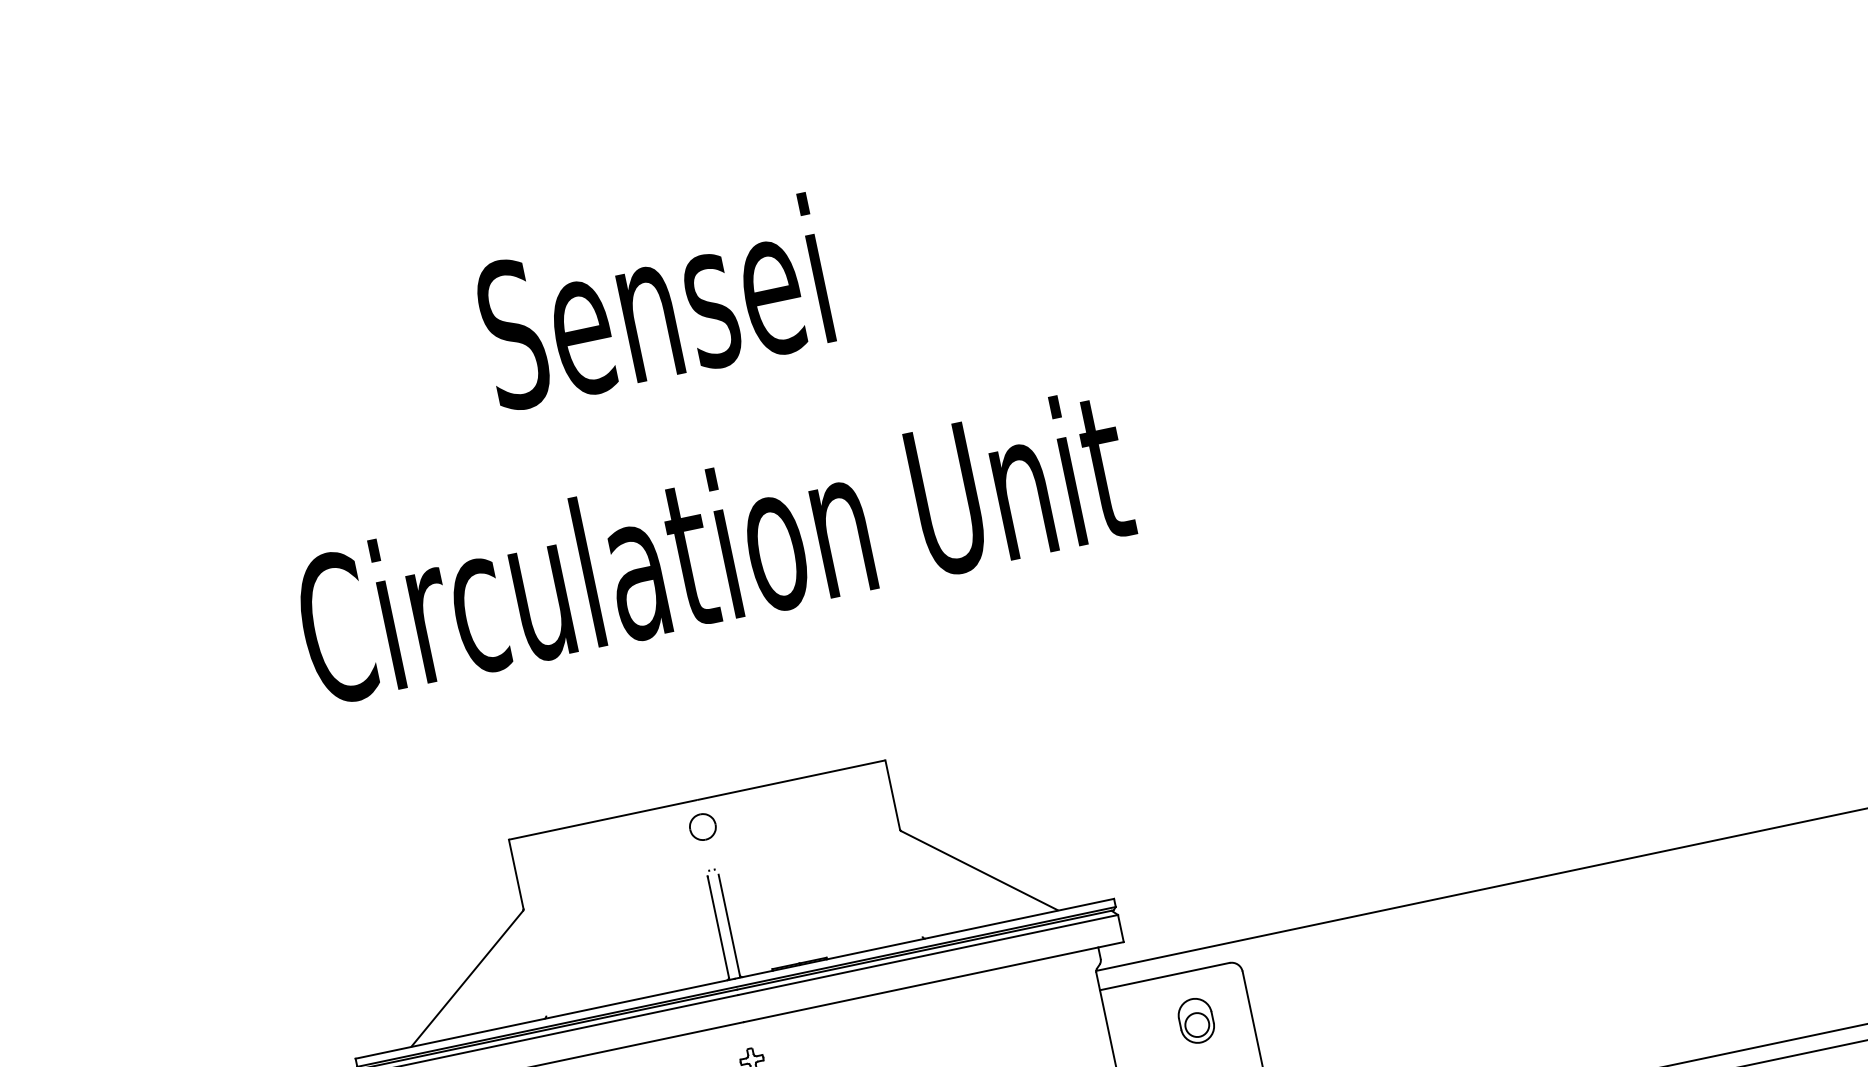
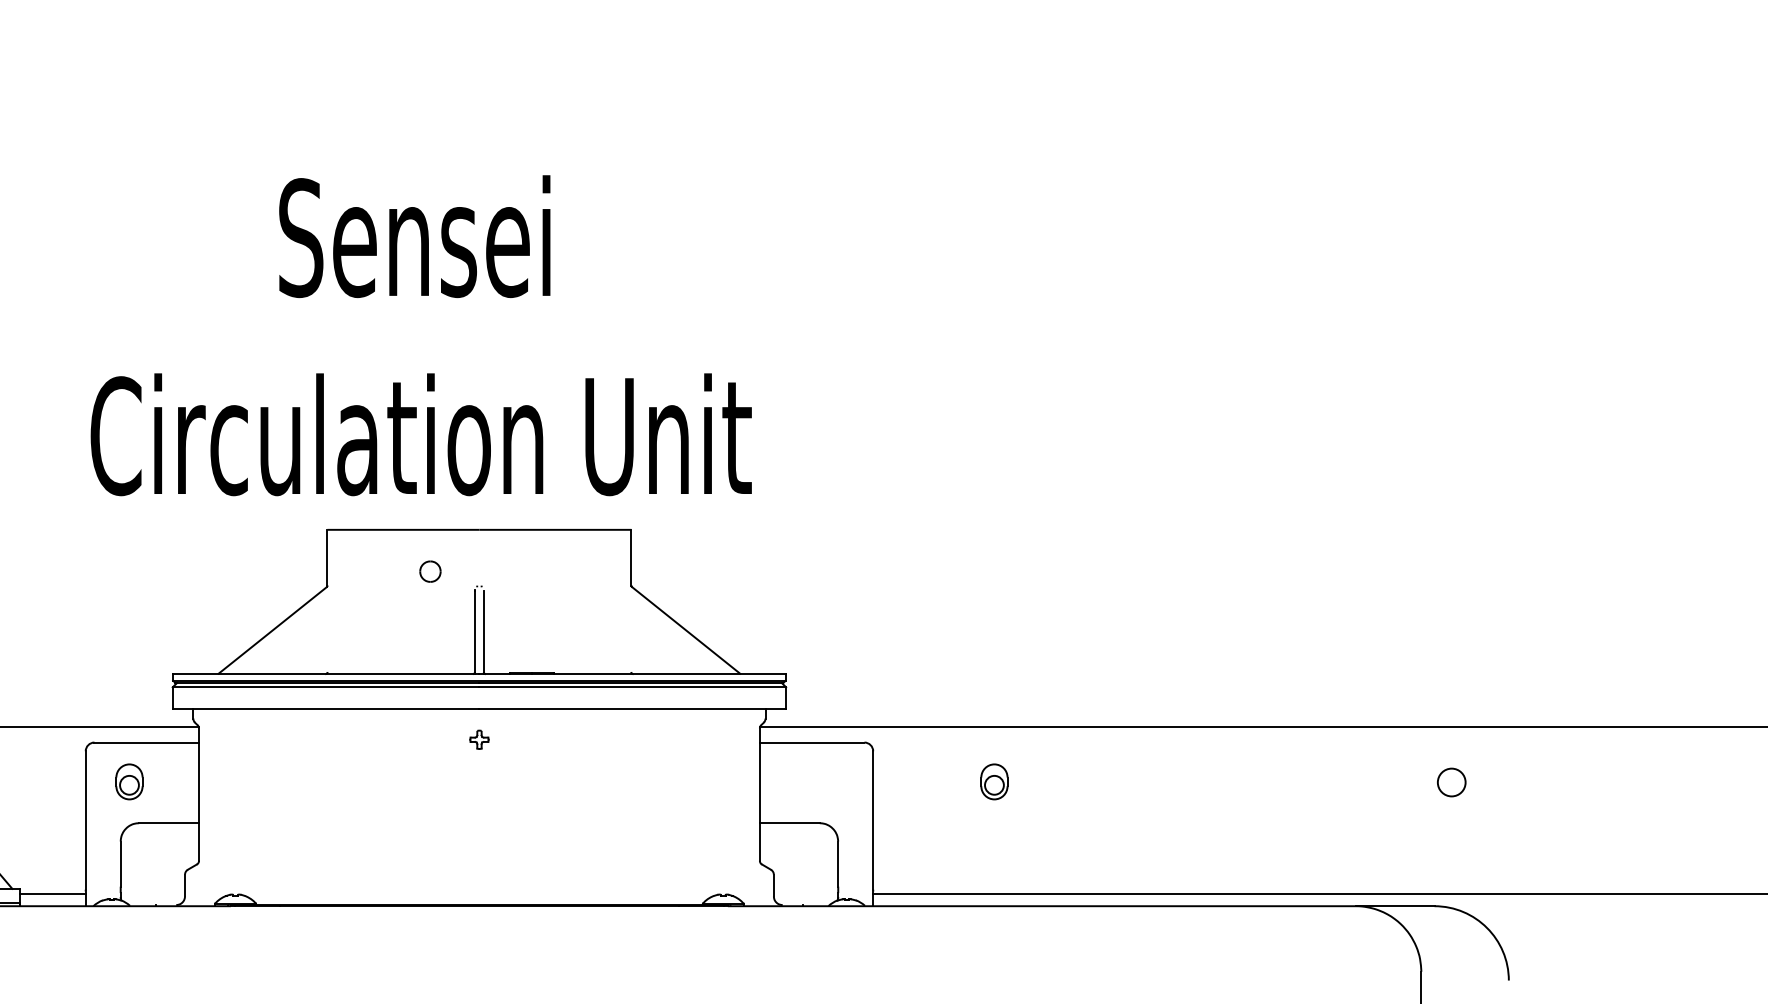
text: (686, 424) -> (420, 335), moved
part: (702, 826) -> (430, 571), moved
part: (1196, 1020) -> (994, 781), moved

